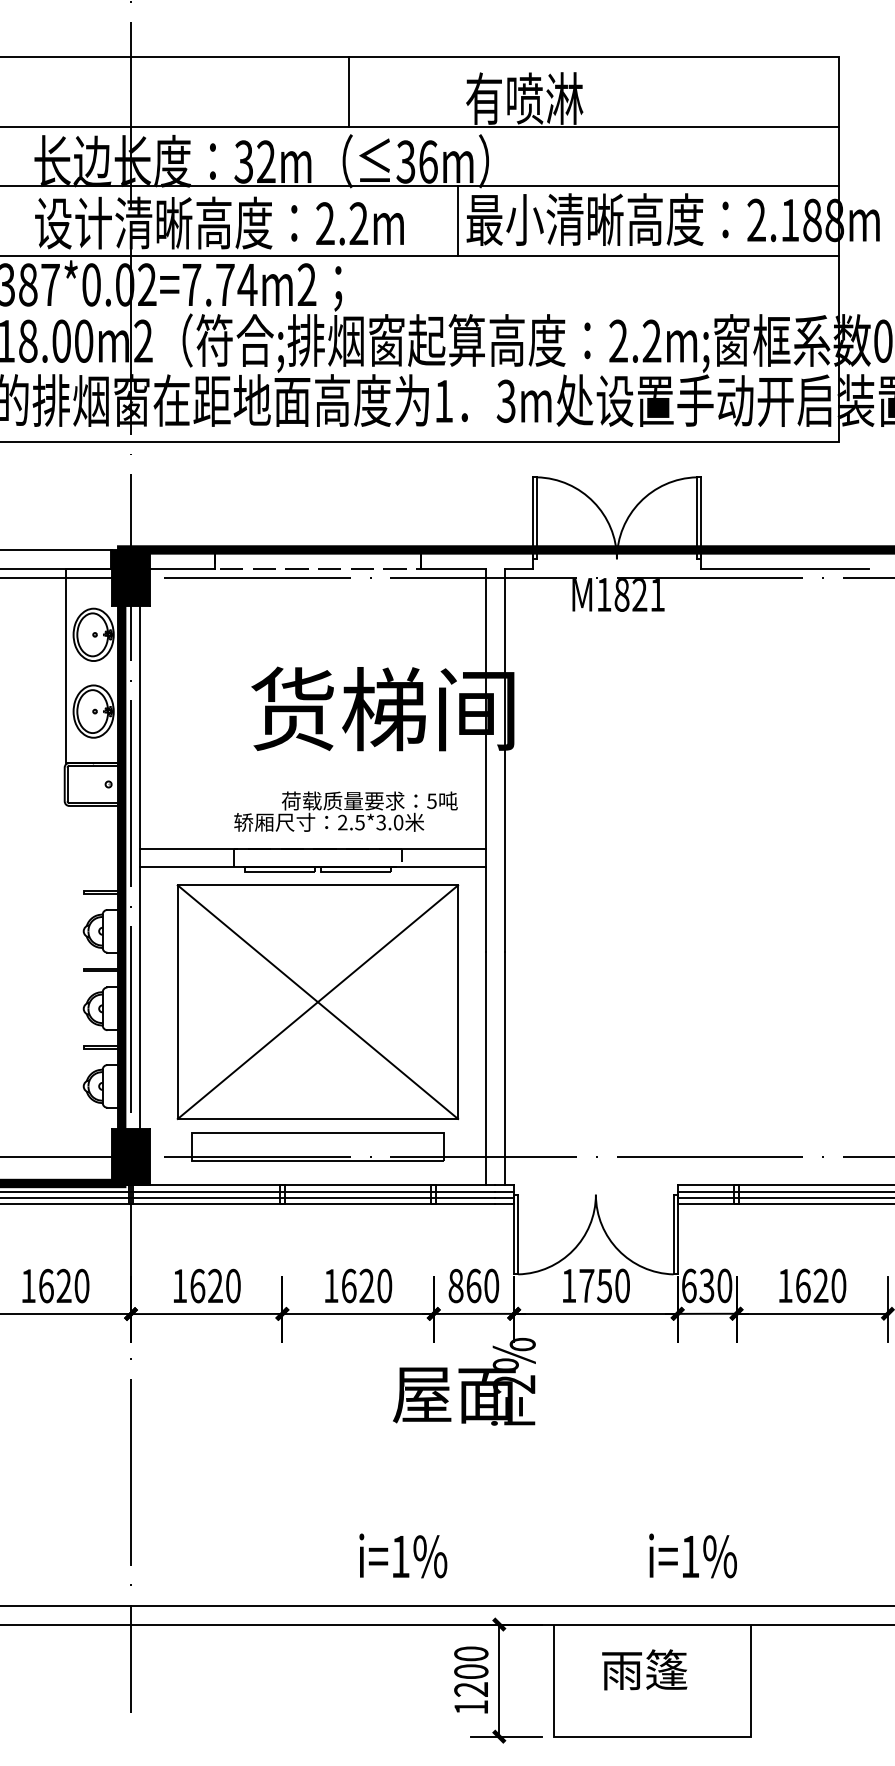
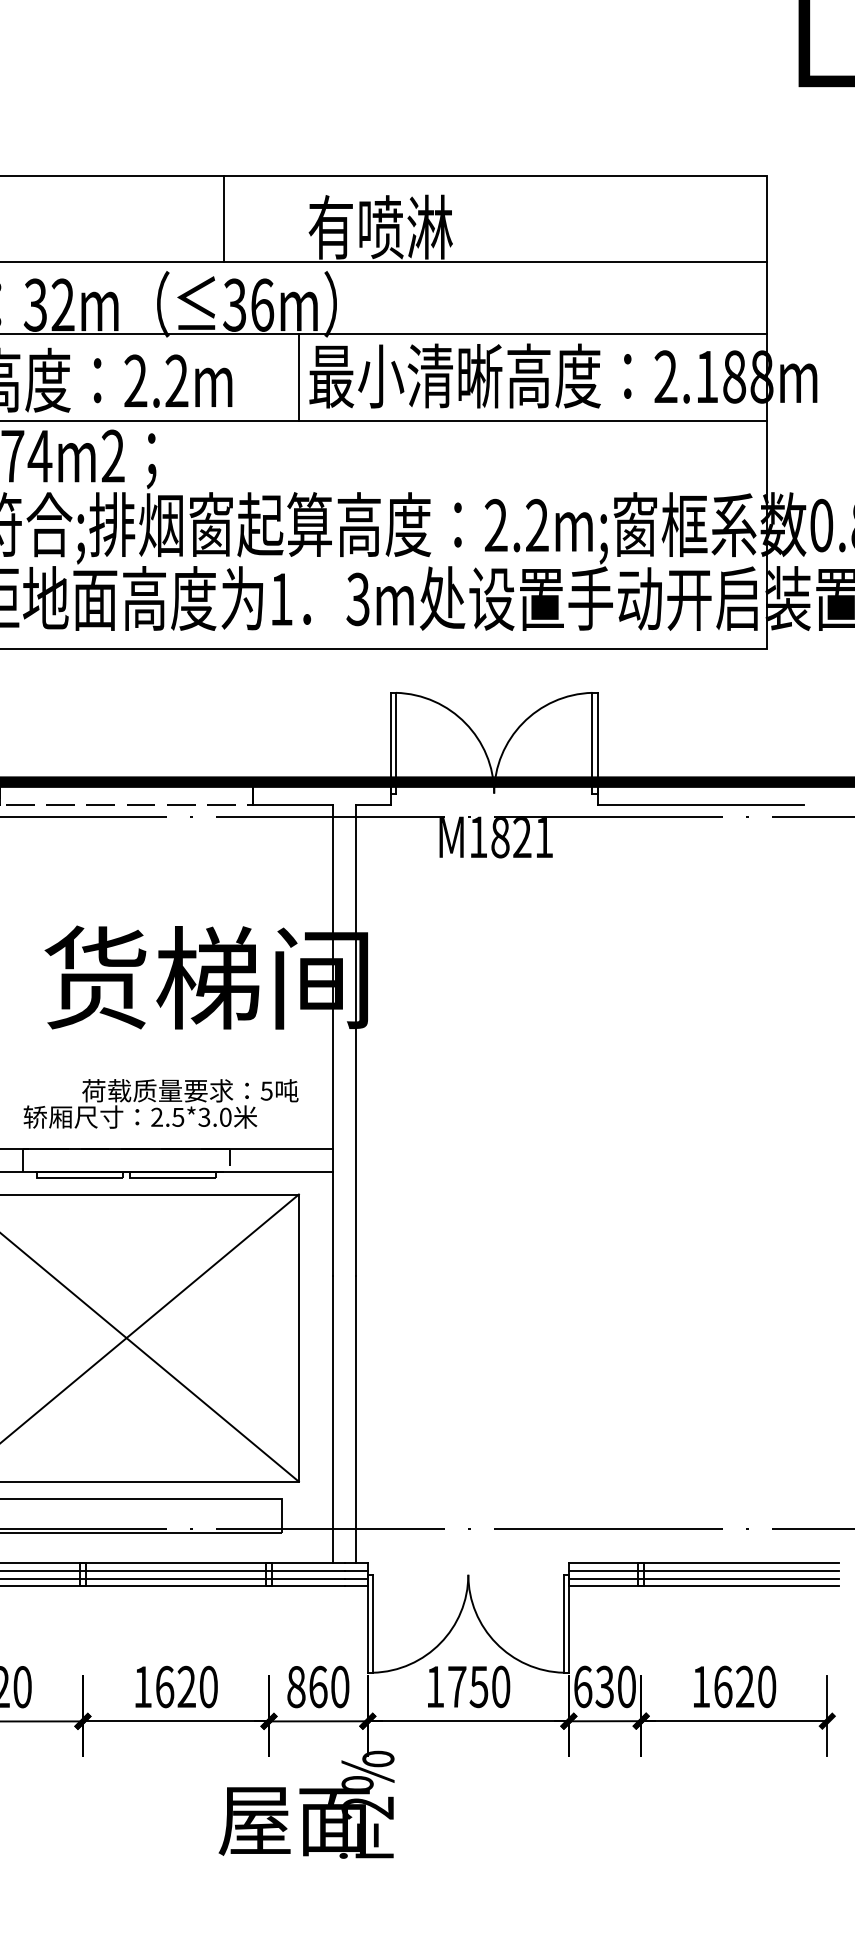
line: (348, 91) -> (223, 218), moved

